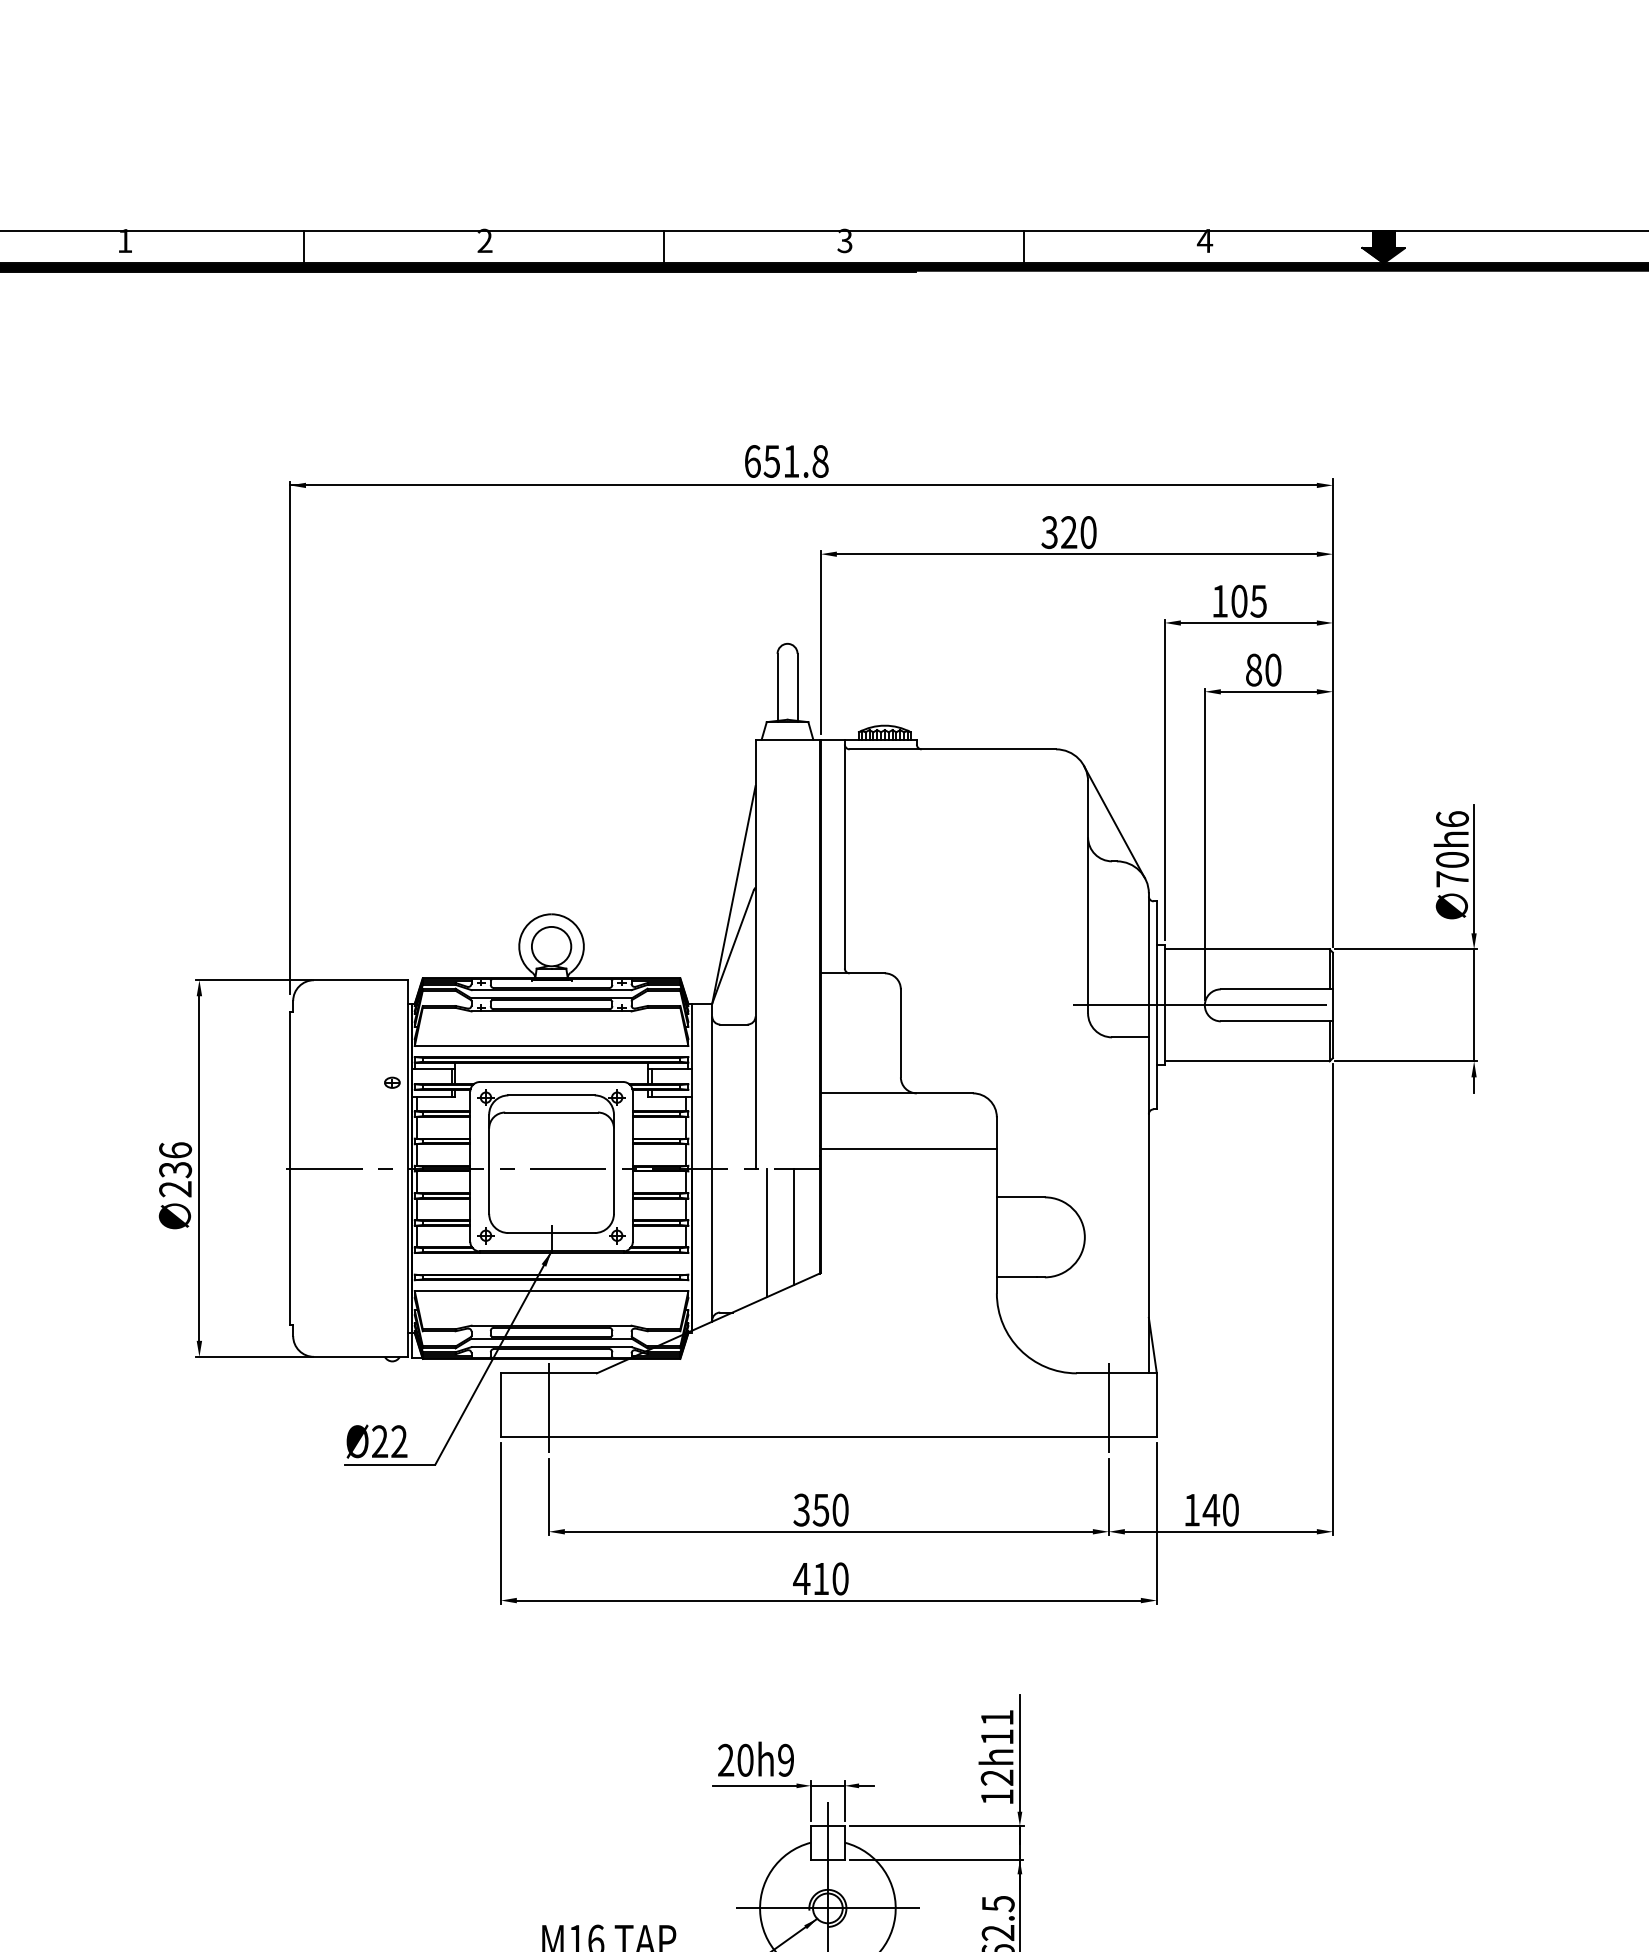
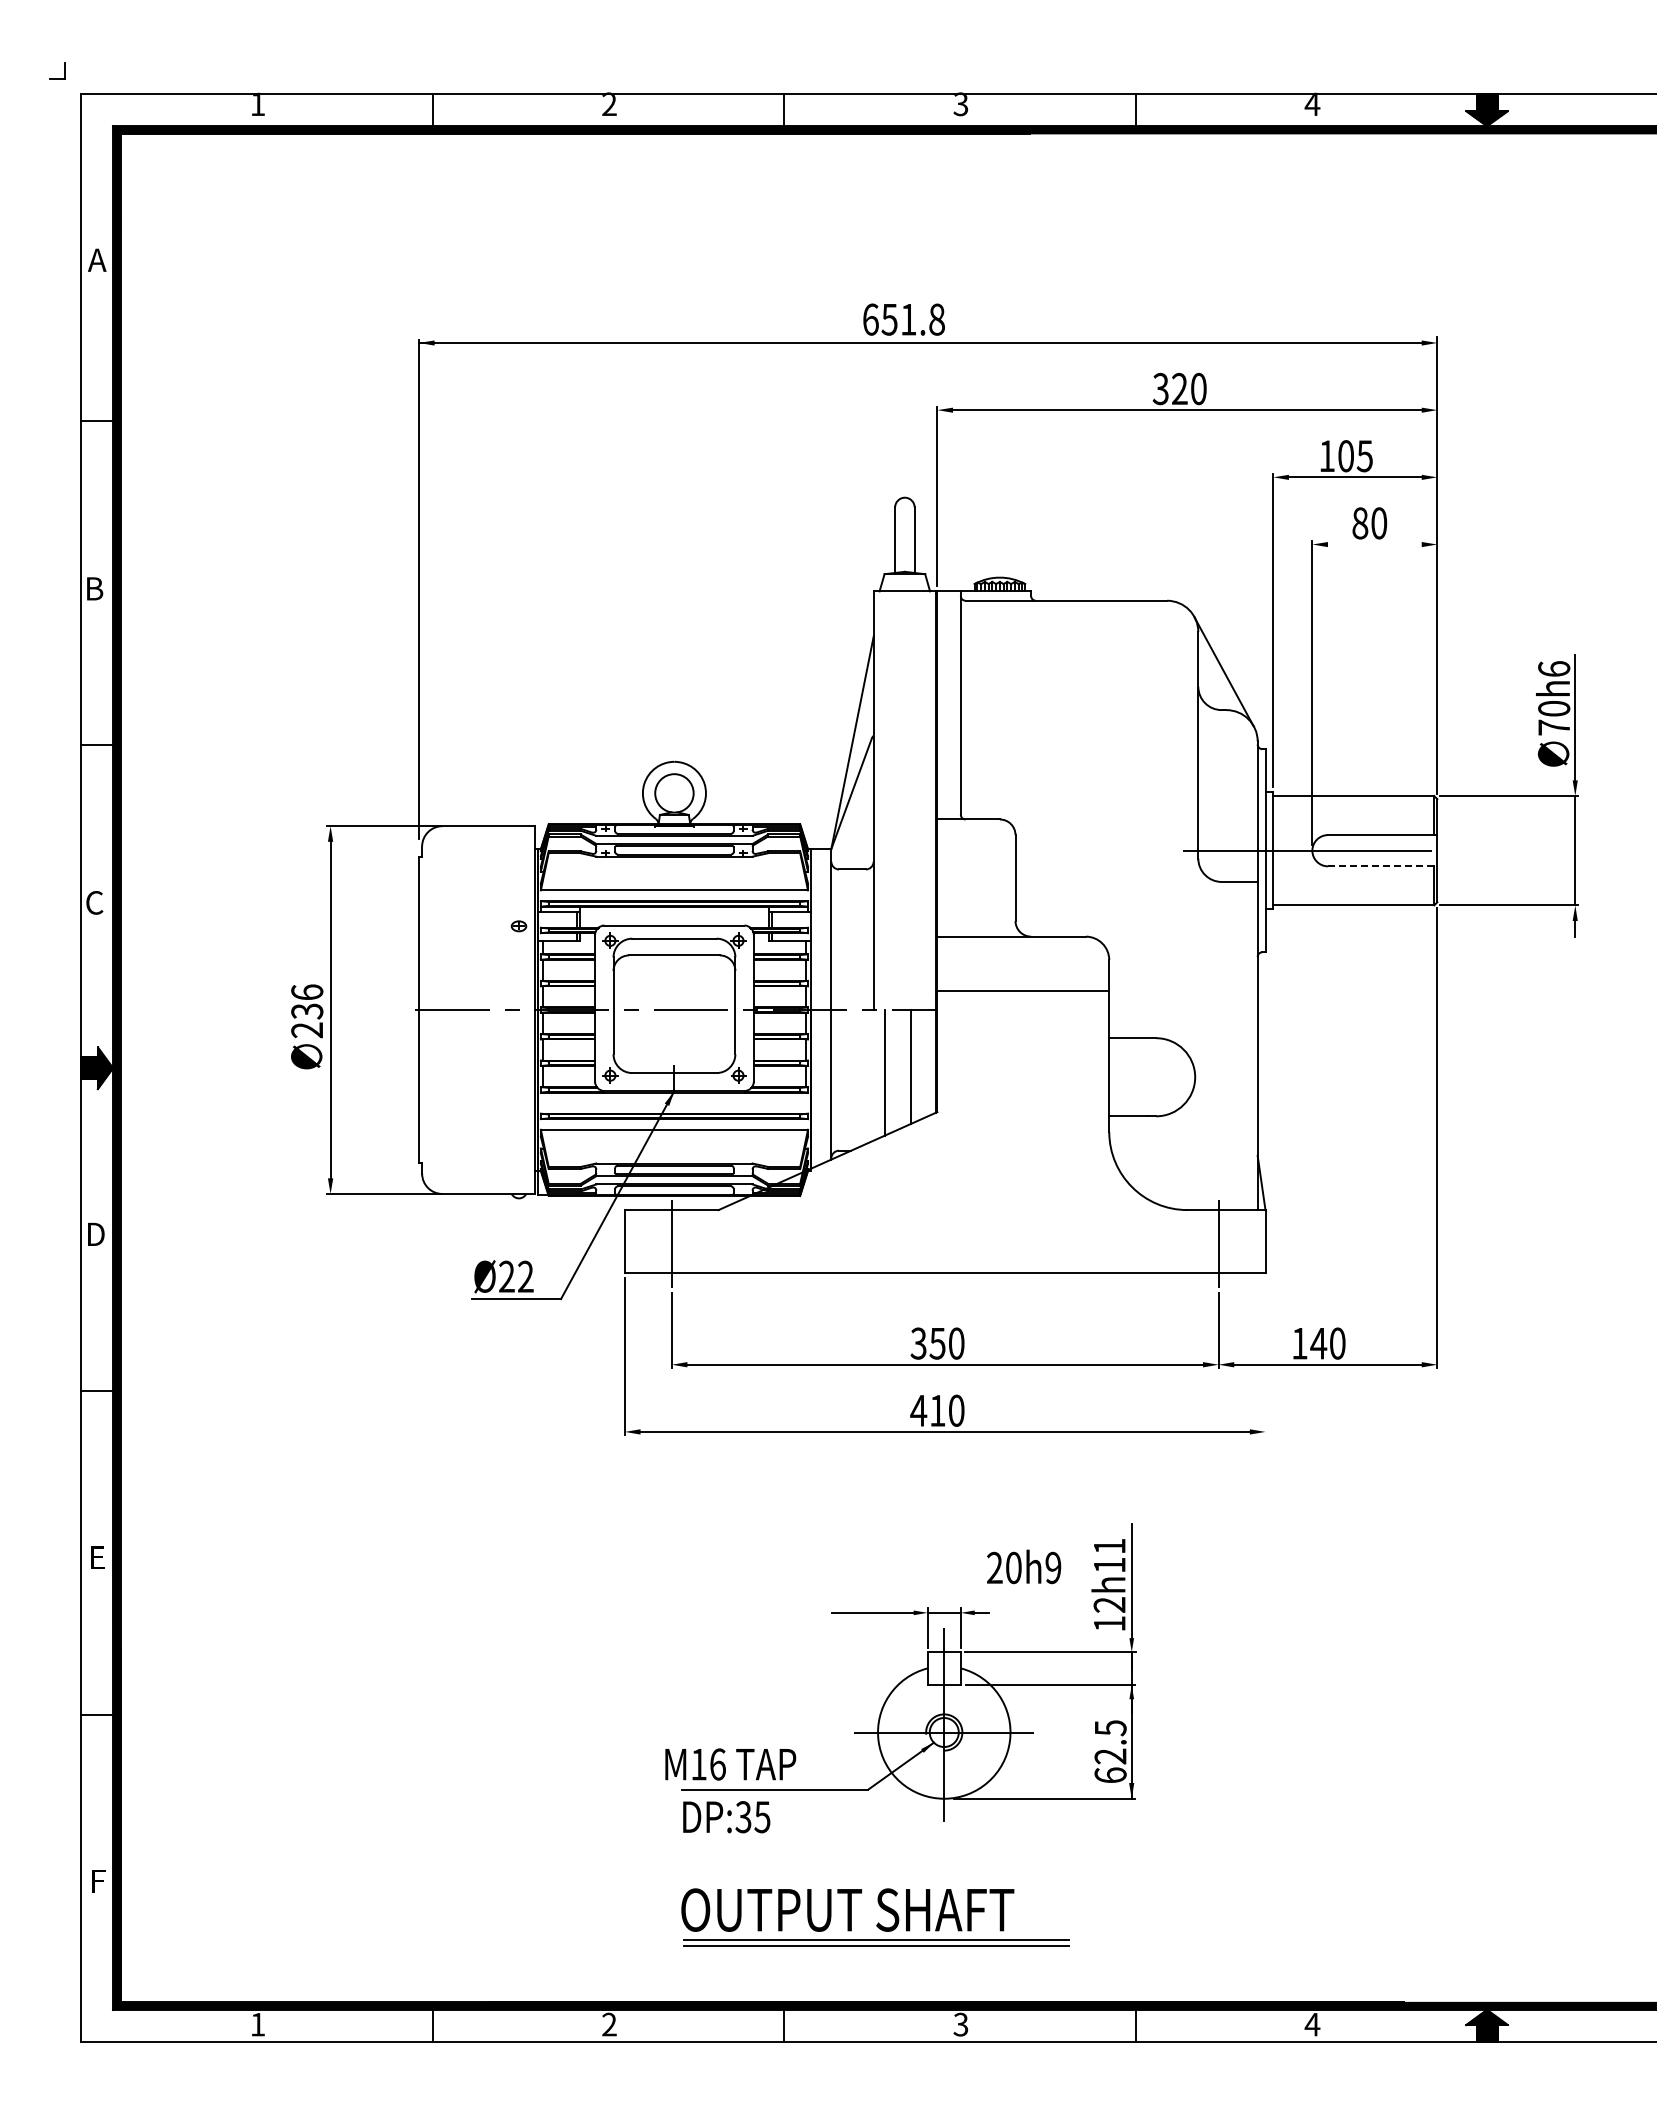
line: (1268, 691) -> (1374, 544), removed
line: (1276, 1021) -> (1382, 866), solid -> dashed
line: (1156, 1523) -> (1265, 1356), removed
text: (756, 1758) -> (1024, 1566), moved

